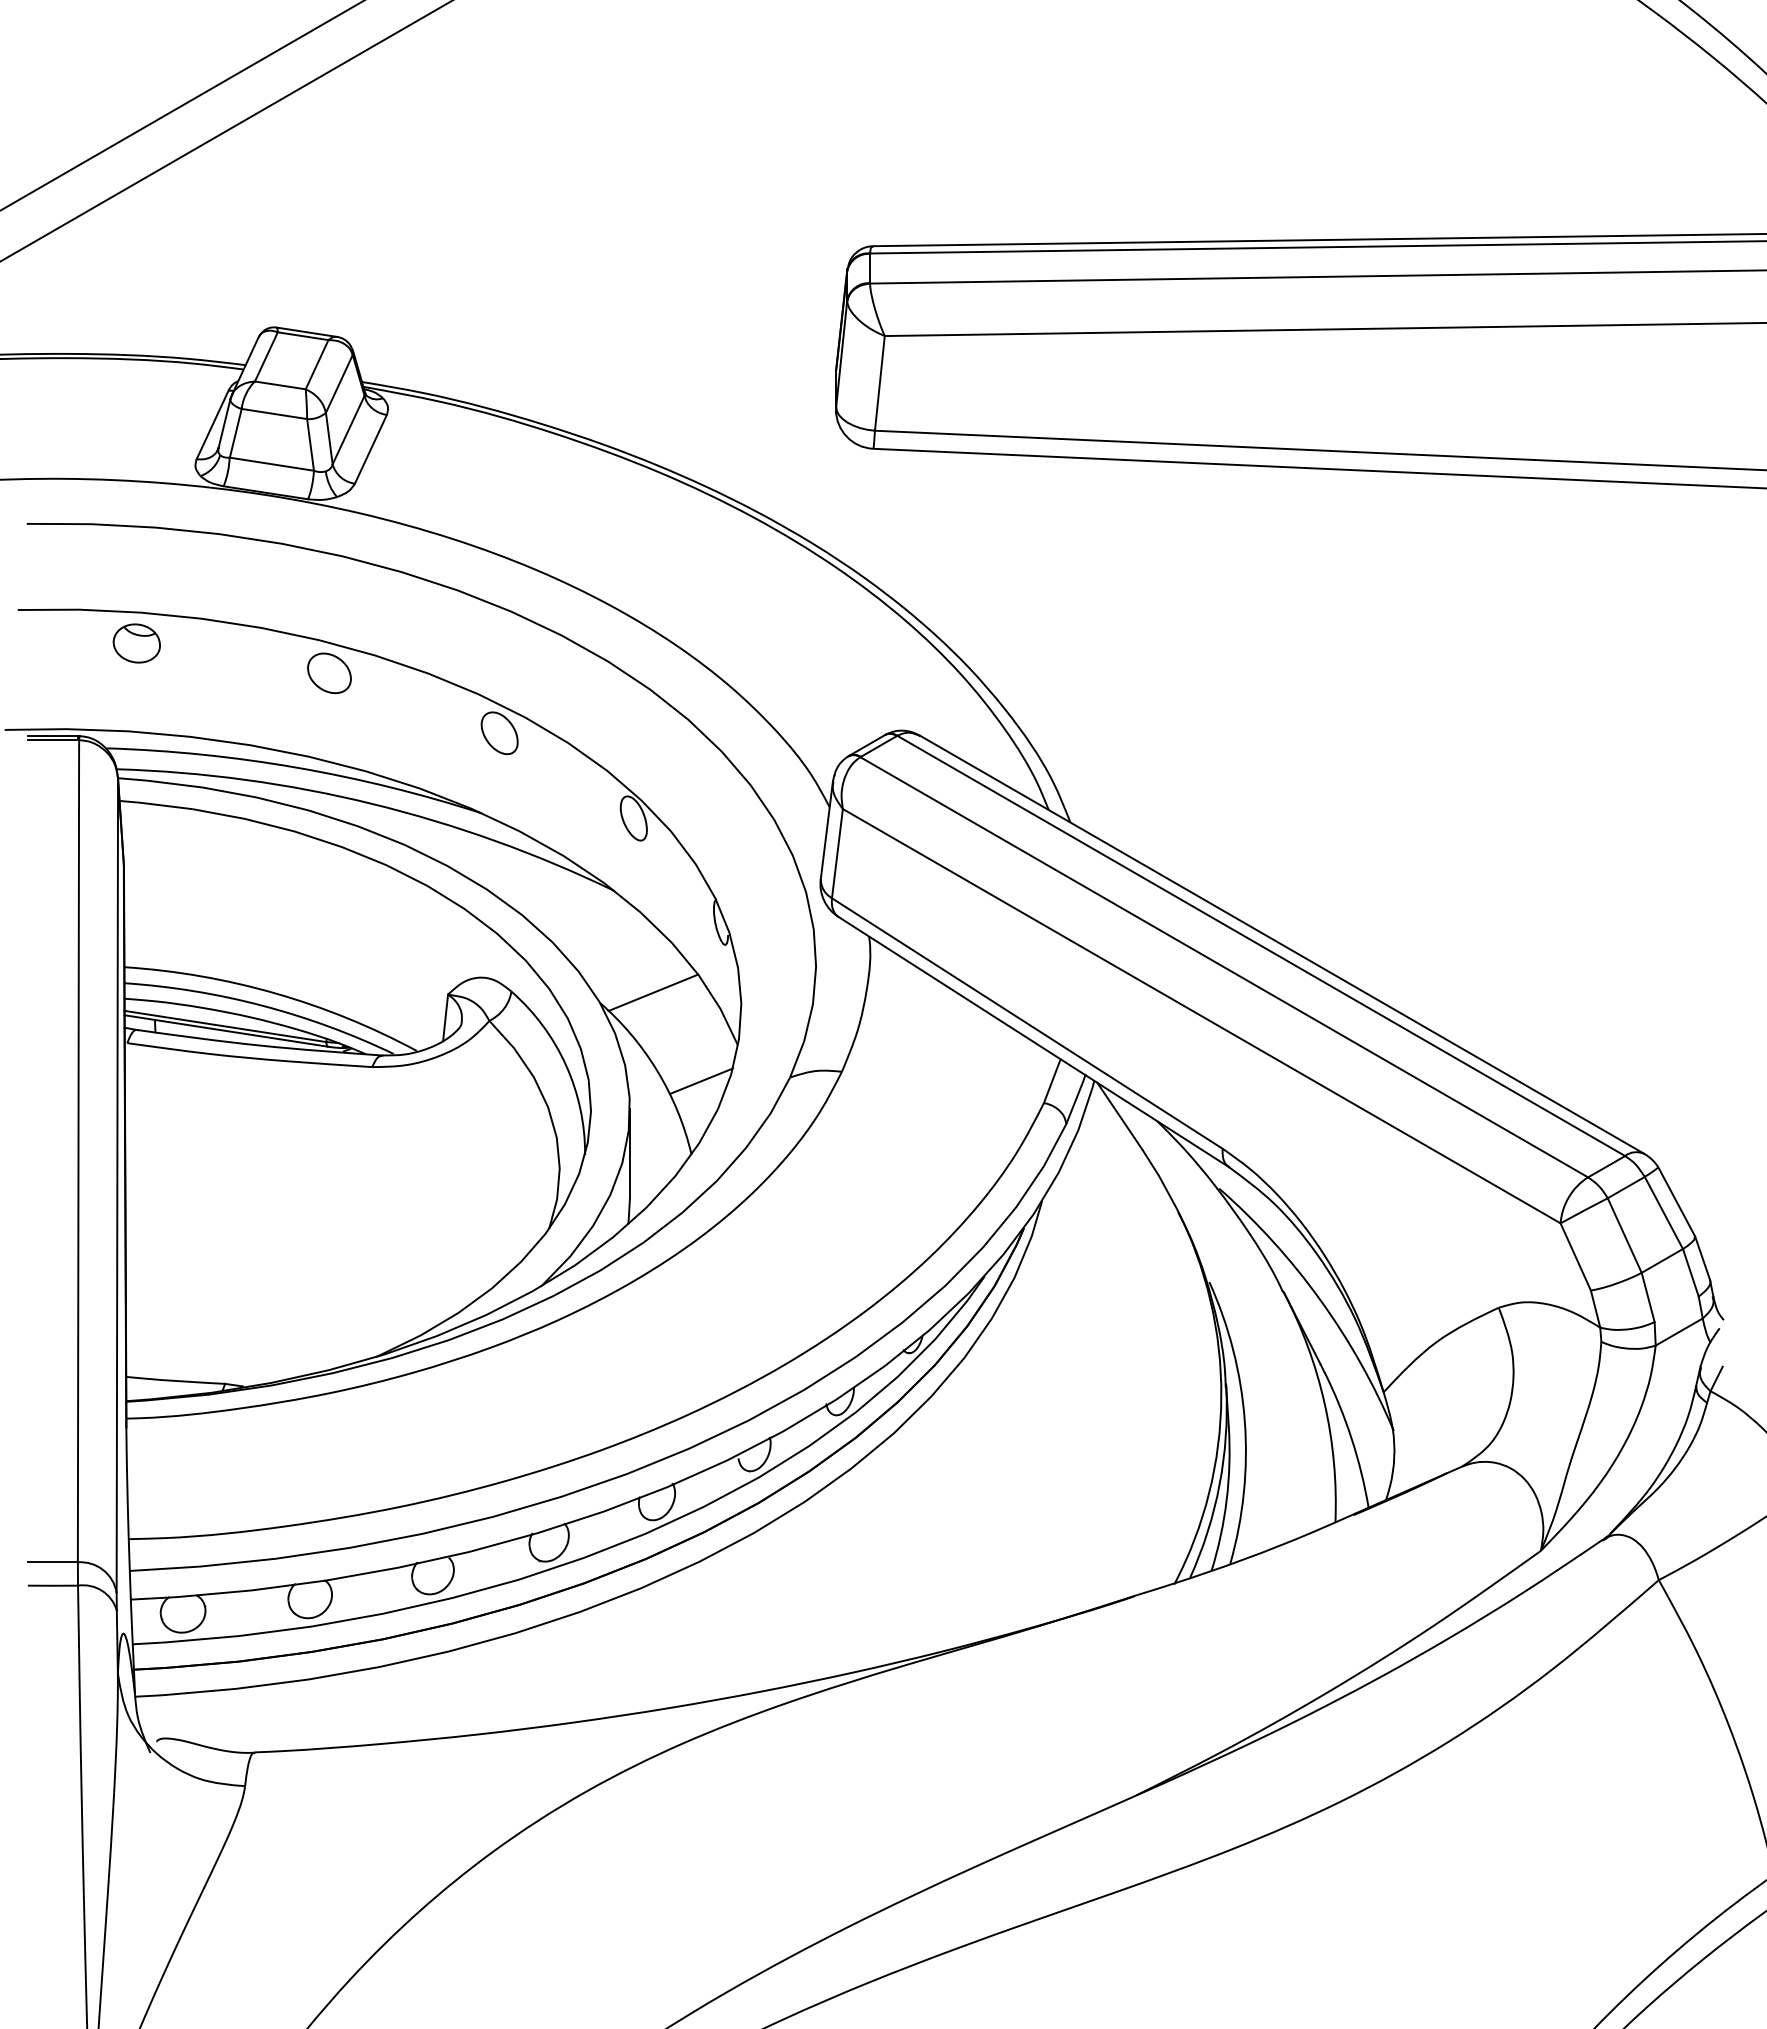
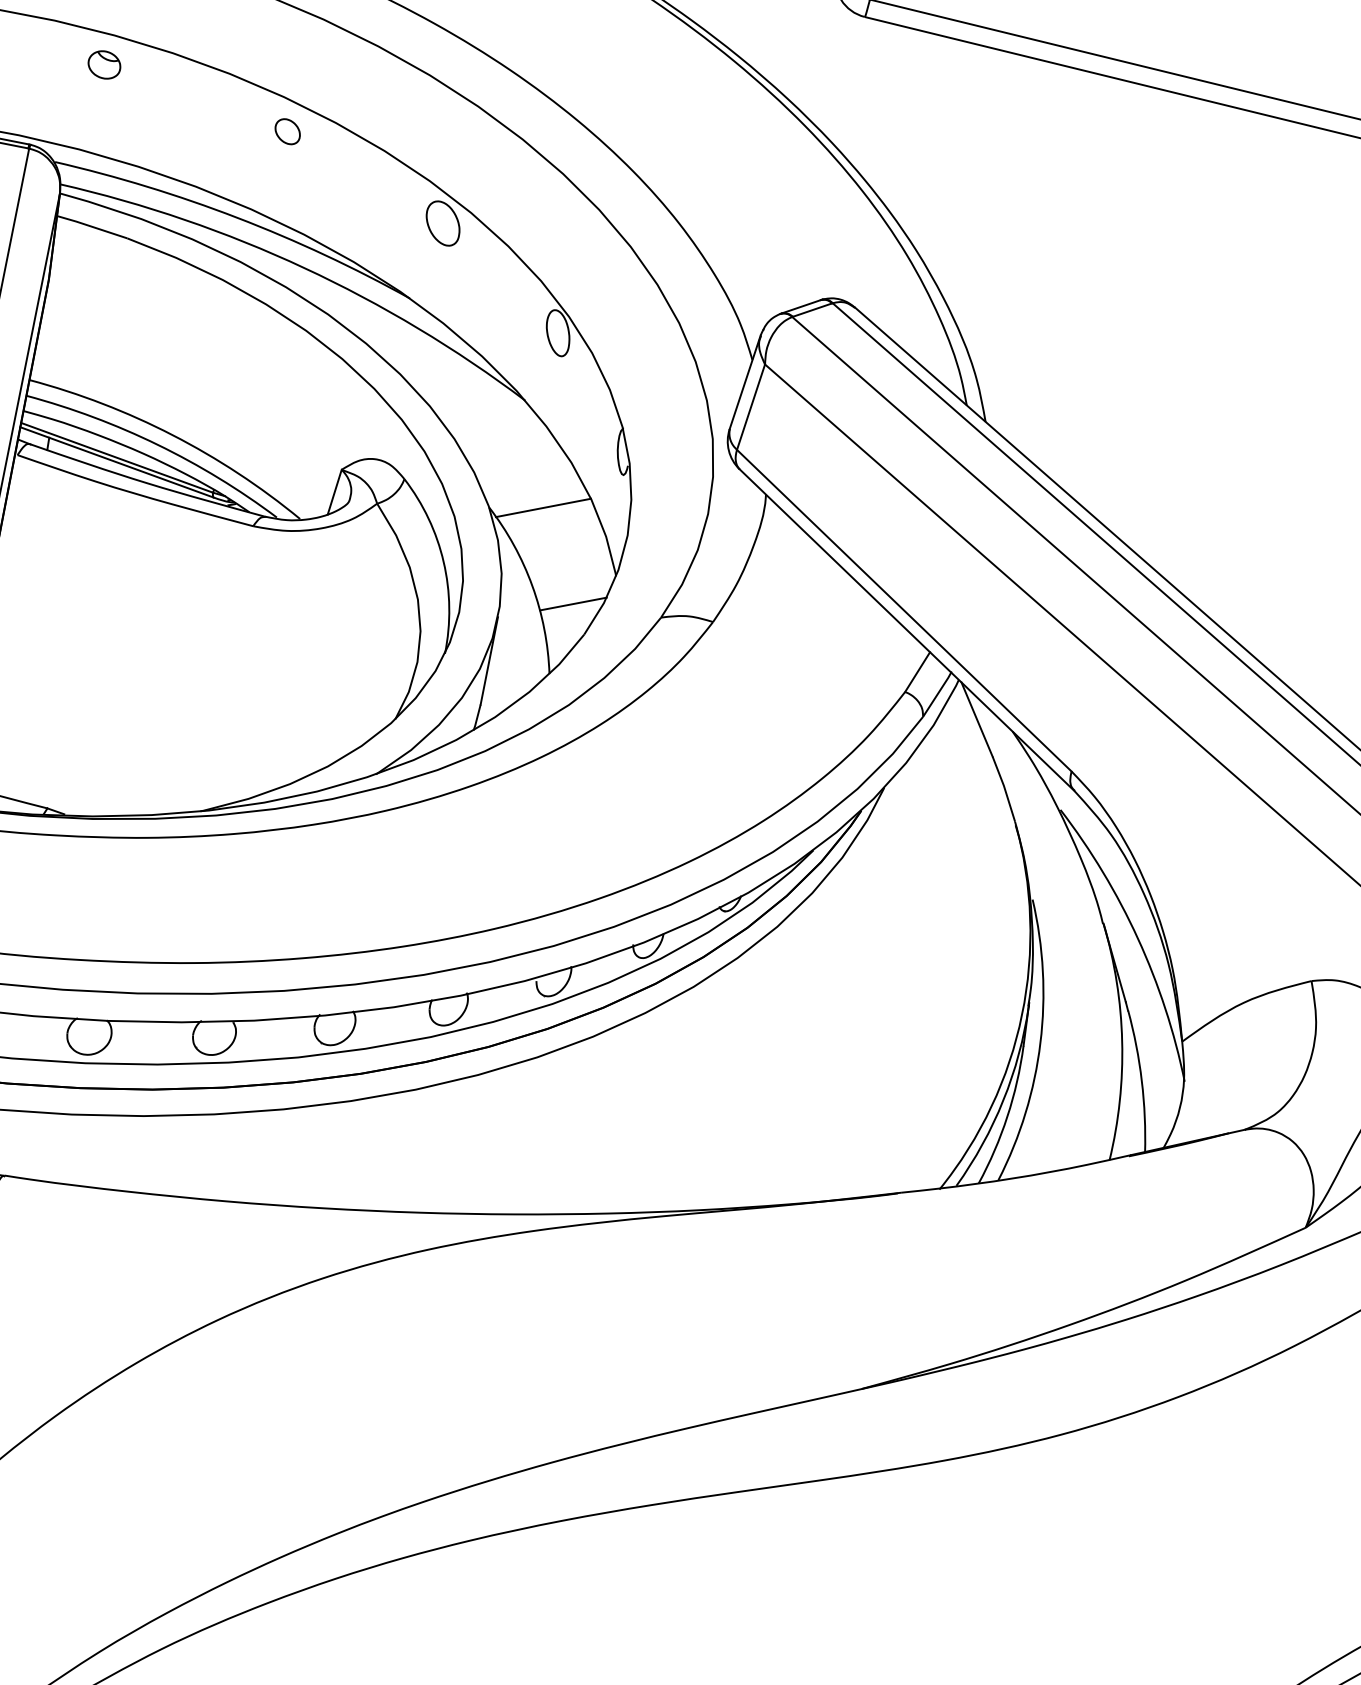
part: (136, 643) -> (104, 64), size x0.7
part: (329, 673) -> (287, 131), size x0.6

